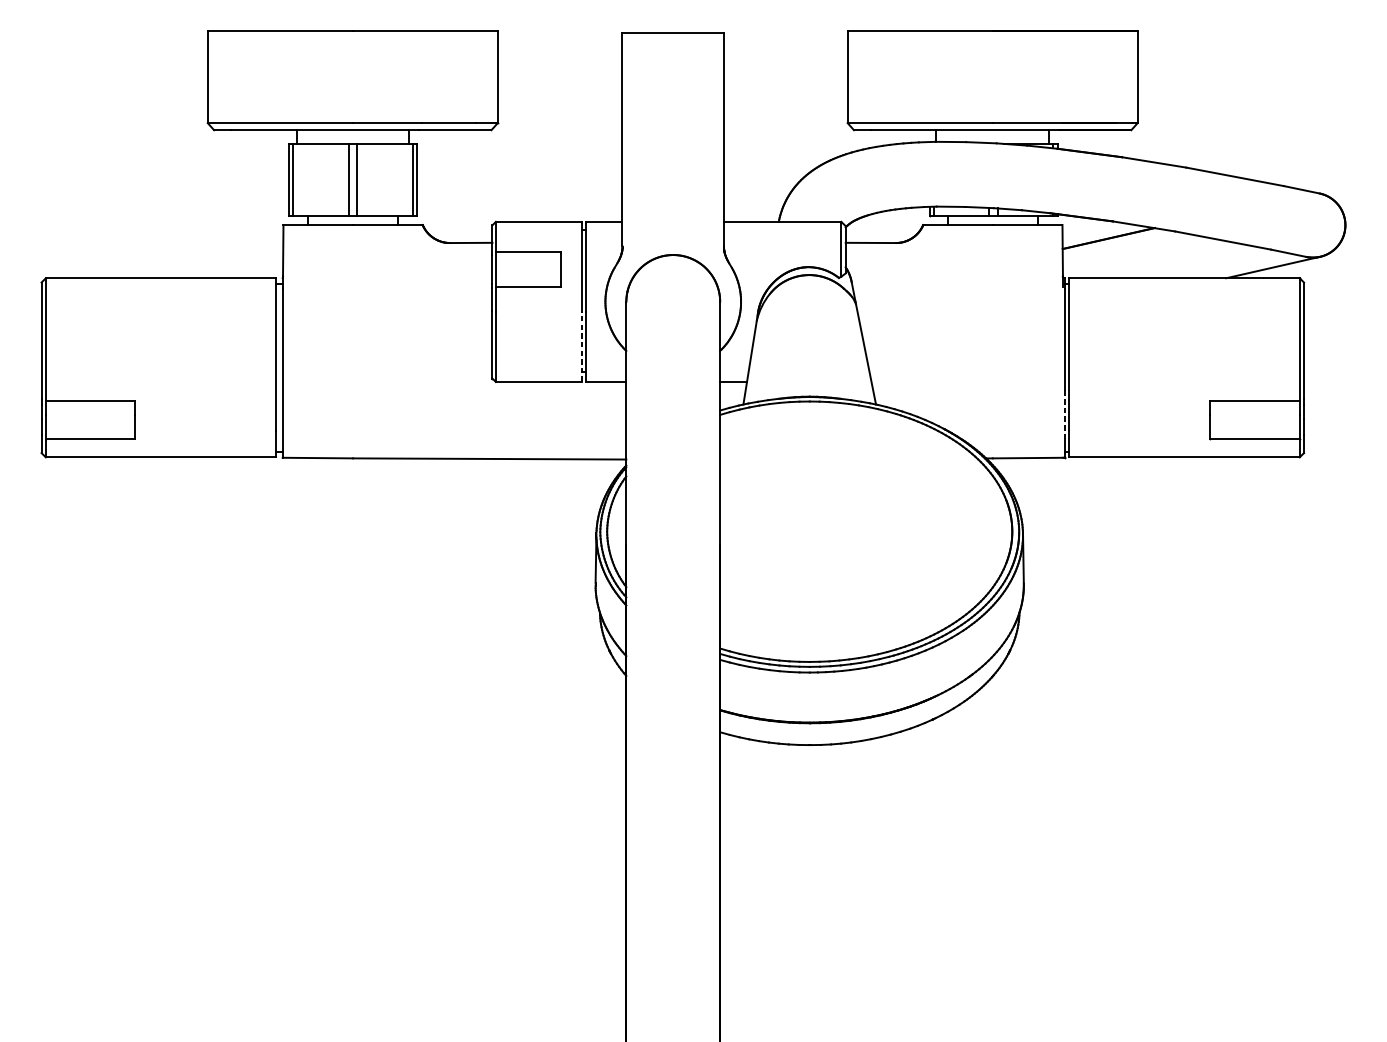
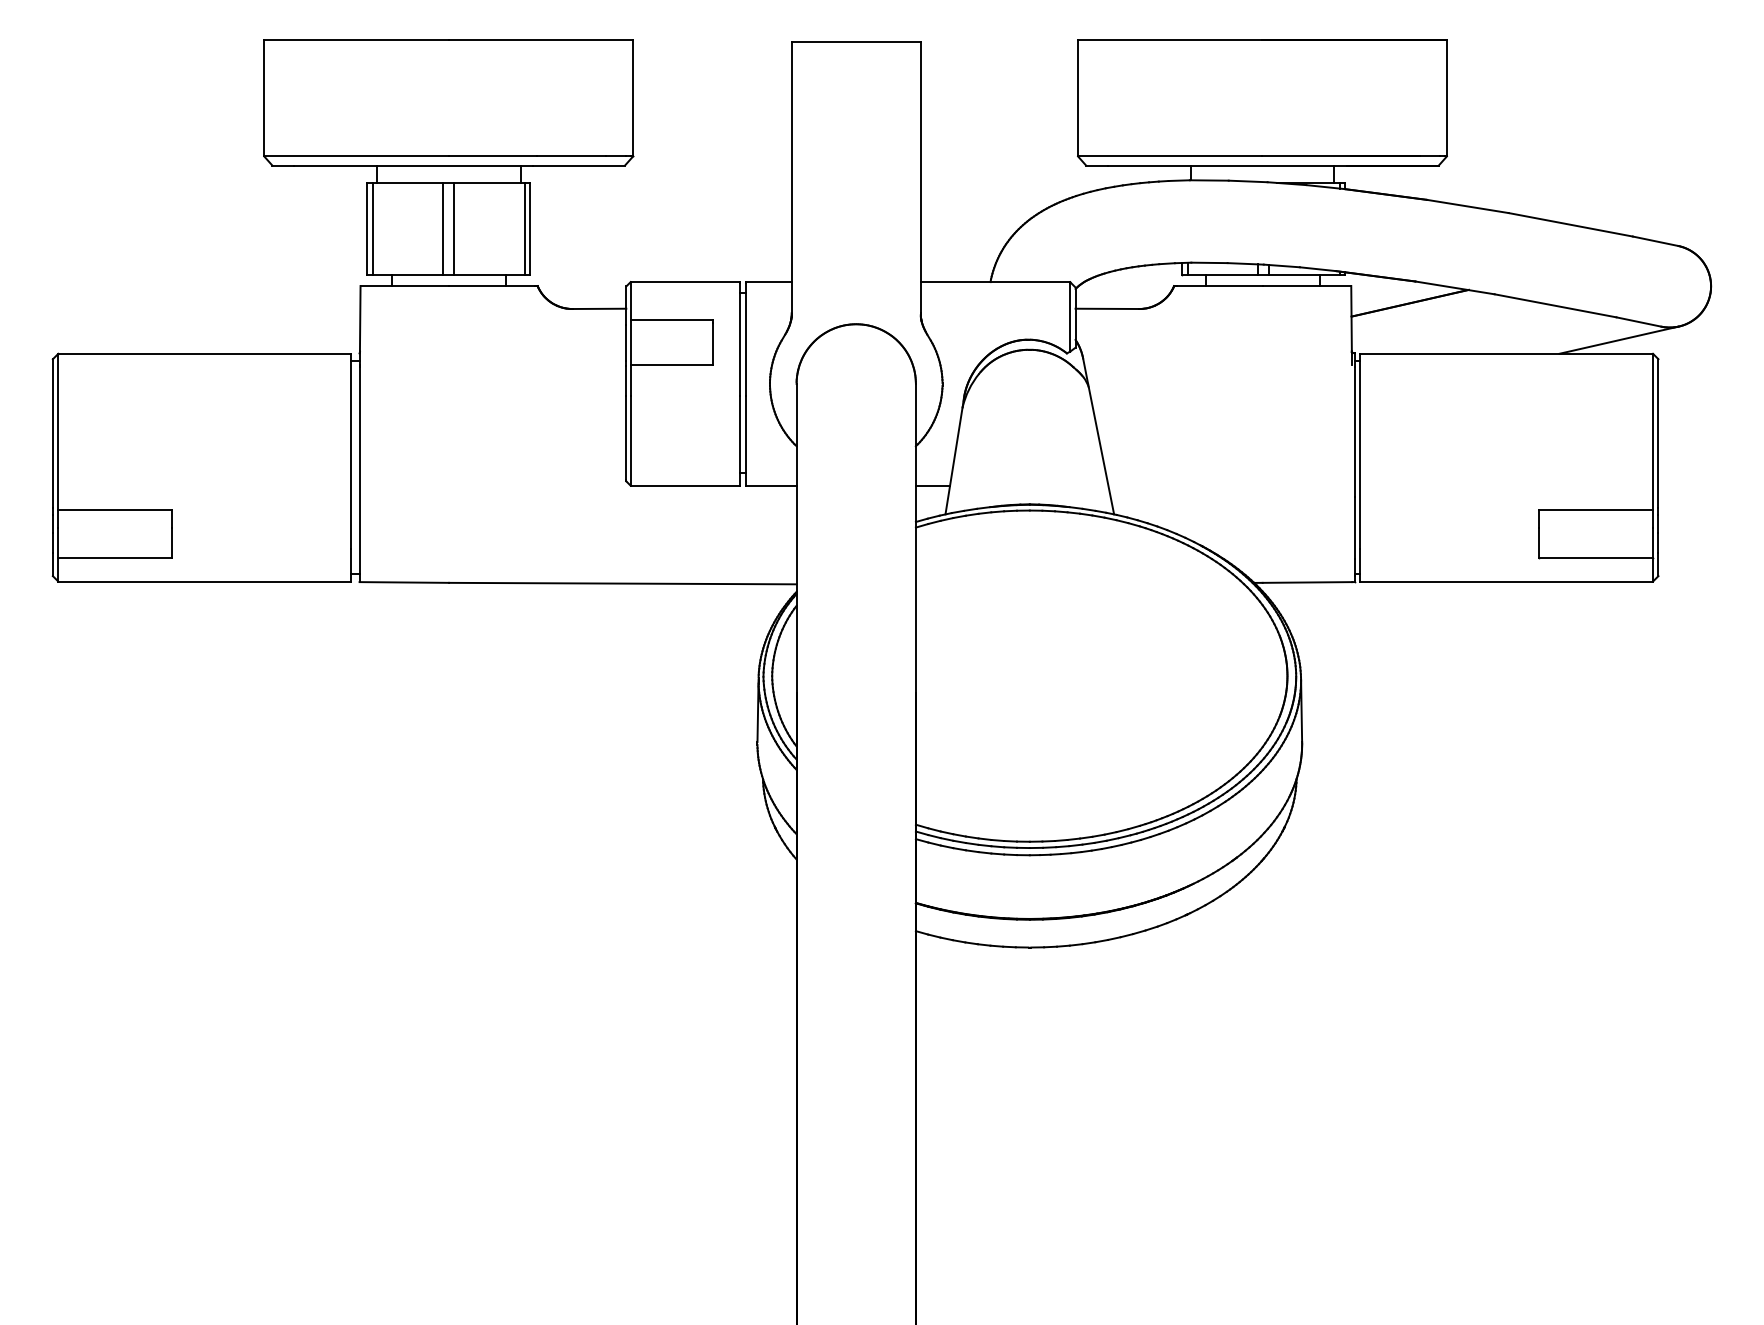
line: (582, 347) -> (740, 441), dashed -> solid
line: (1065, 414) -> (1354, 527), dashed -> solid

